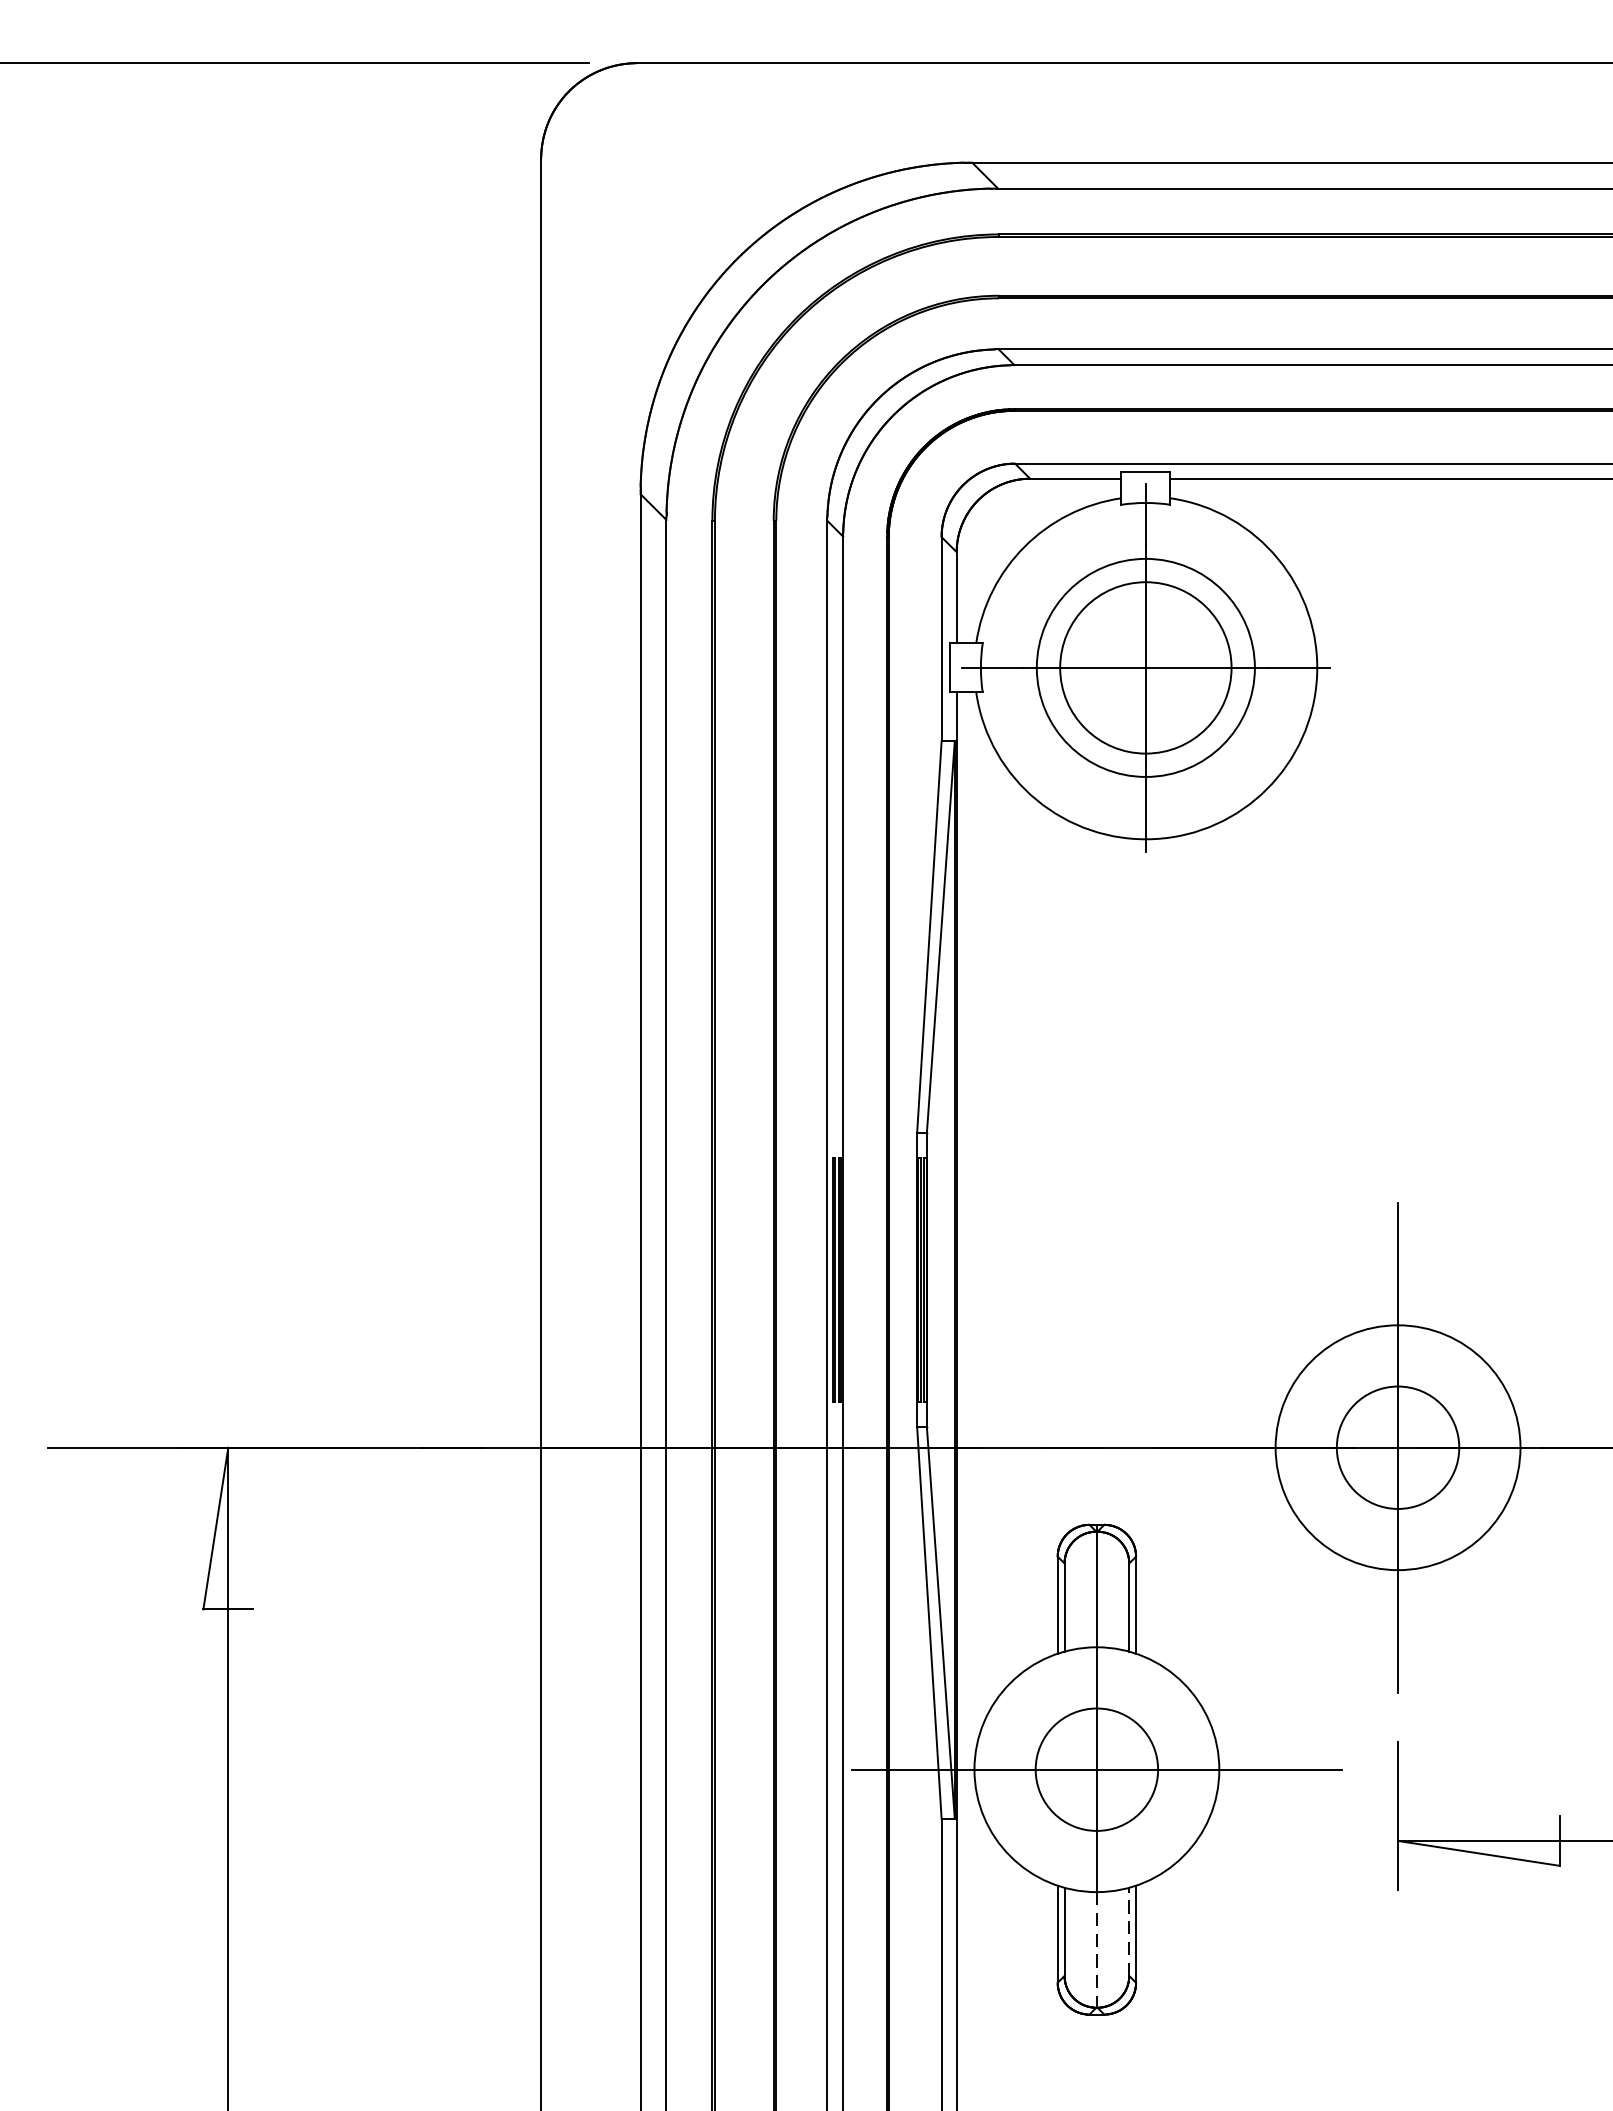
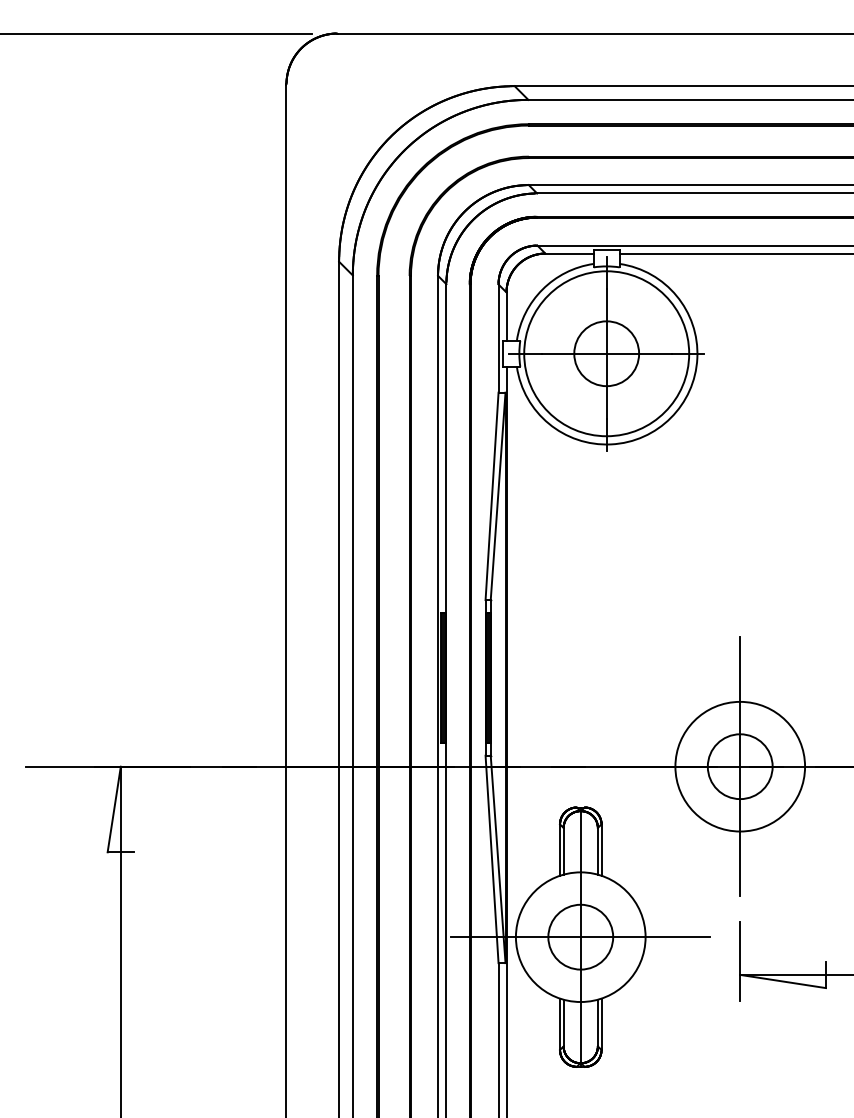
circle: (1145, 667) -> (606, 353), size x0.71
circle: (1145, 667) -> (606, 353), size x1.43
line: (1128, 1930) -> (597, 1022), dashed -> solid
line: (1096, 1953) -> (580, 1034), dashed -> solid

